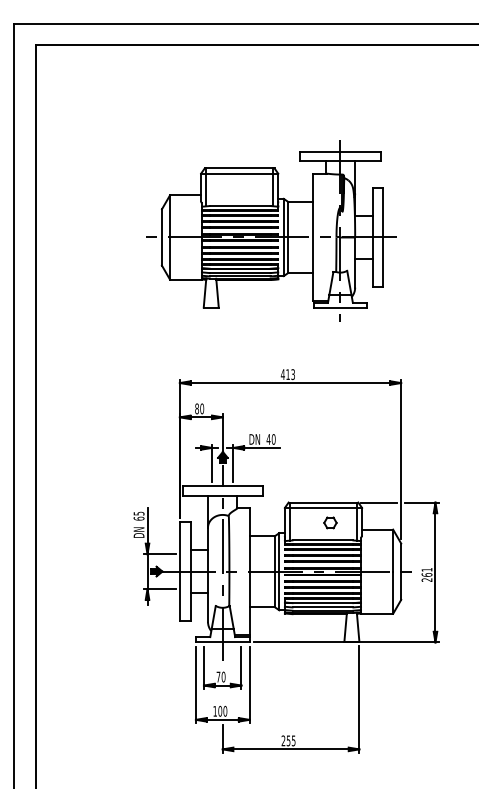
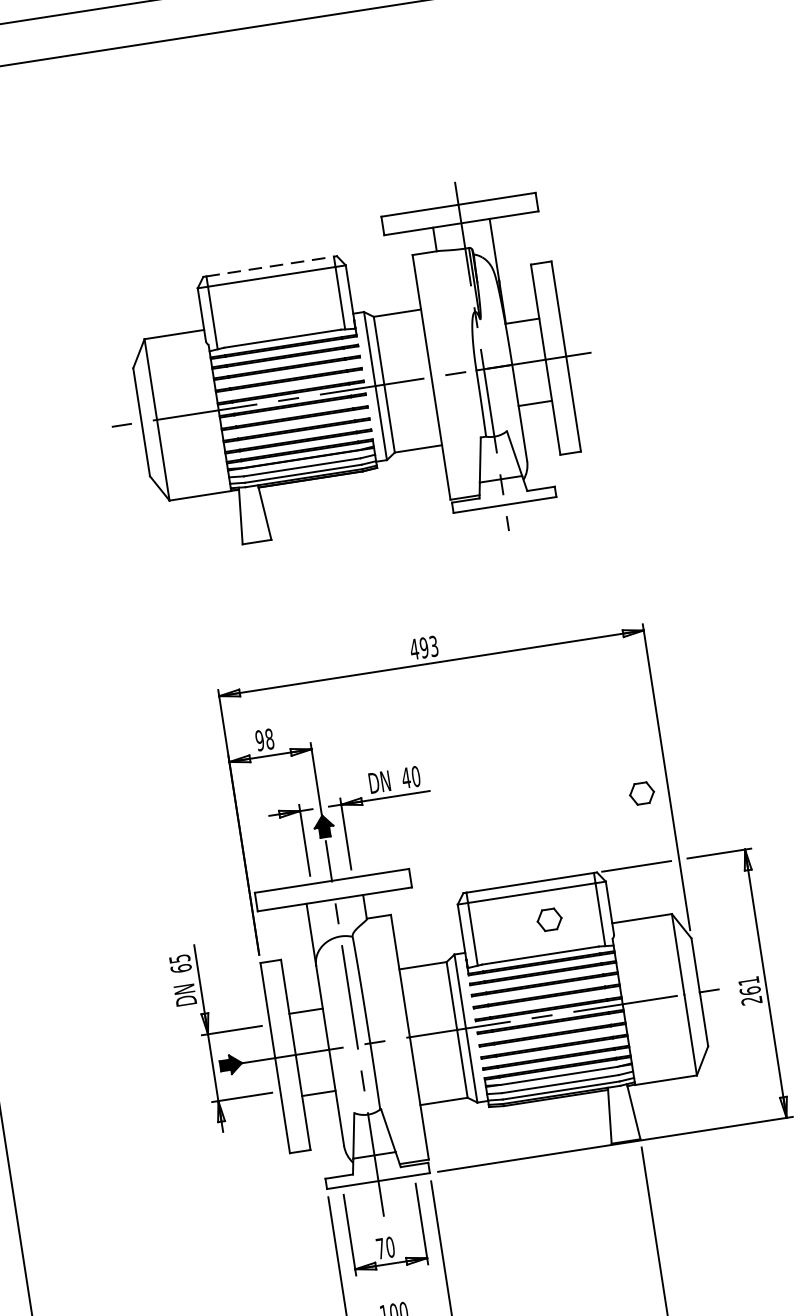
line: (240, 168) -> (271, 266), solid -> dashed
text: (287, 374) -> (423, 647), 413 -> 493
text: (199, 408) -> (264, 739), 80 -> 98
part: (387, 465) -> (642, 792), added

